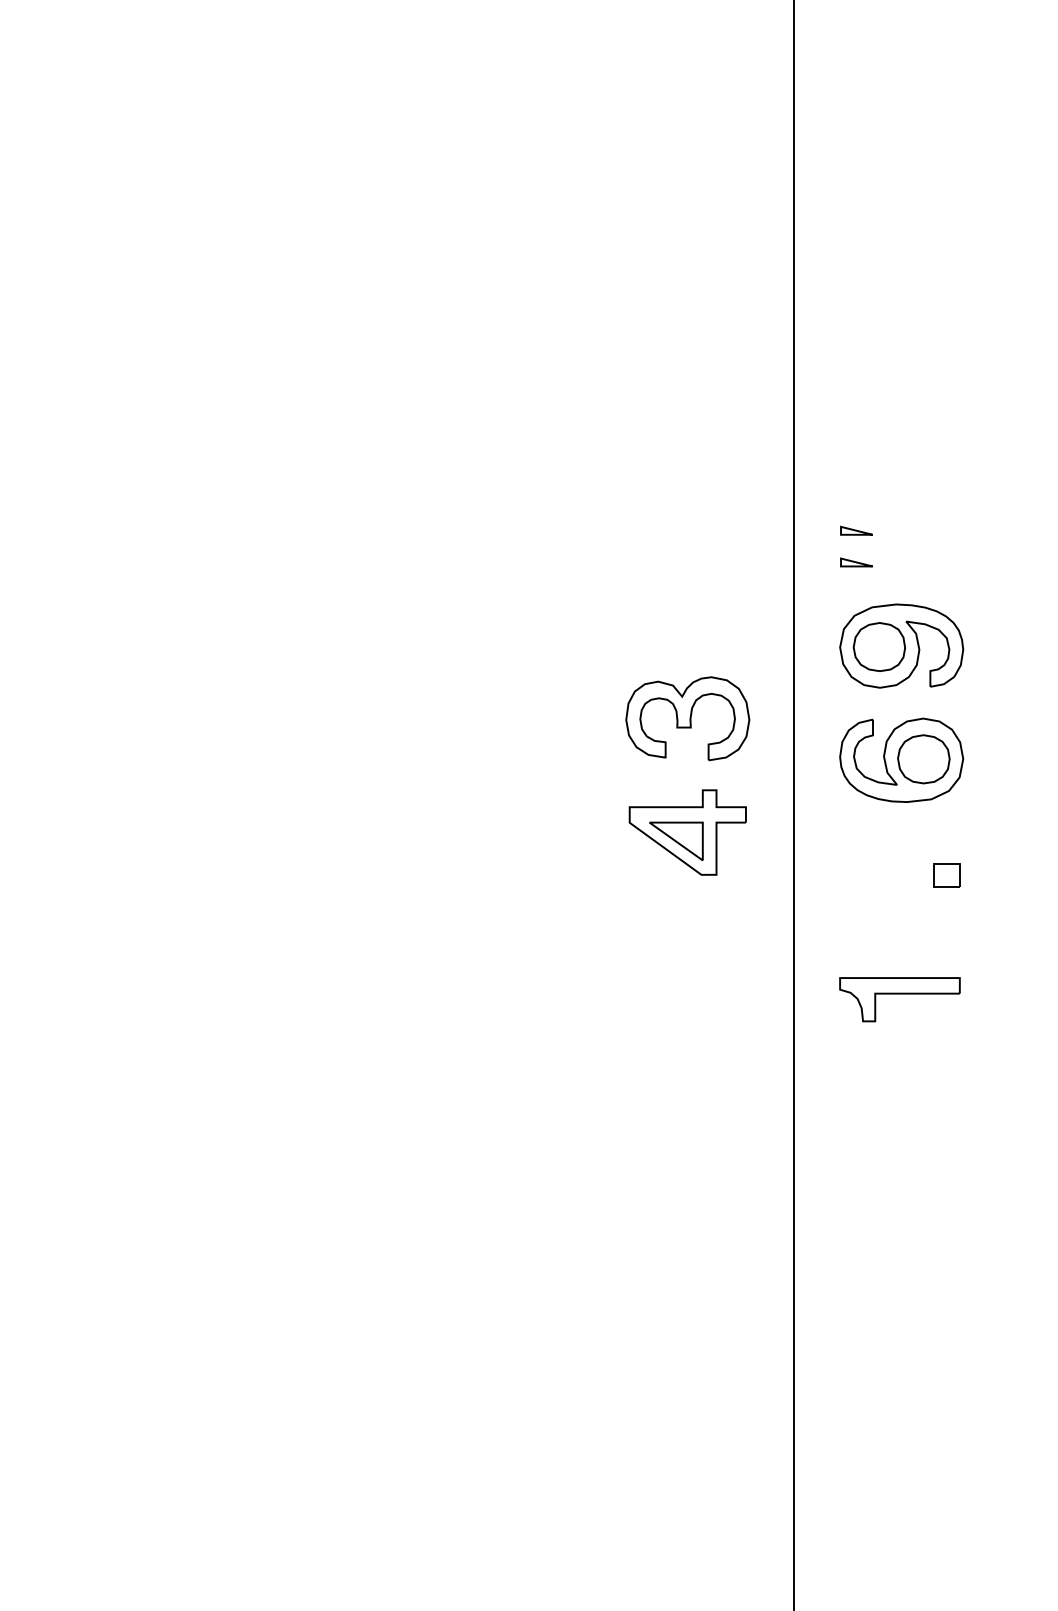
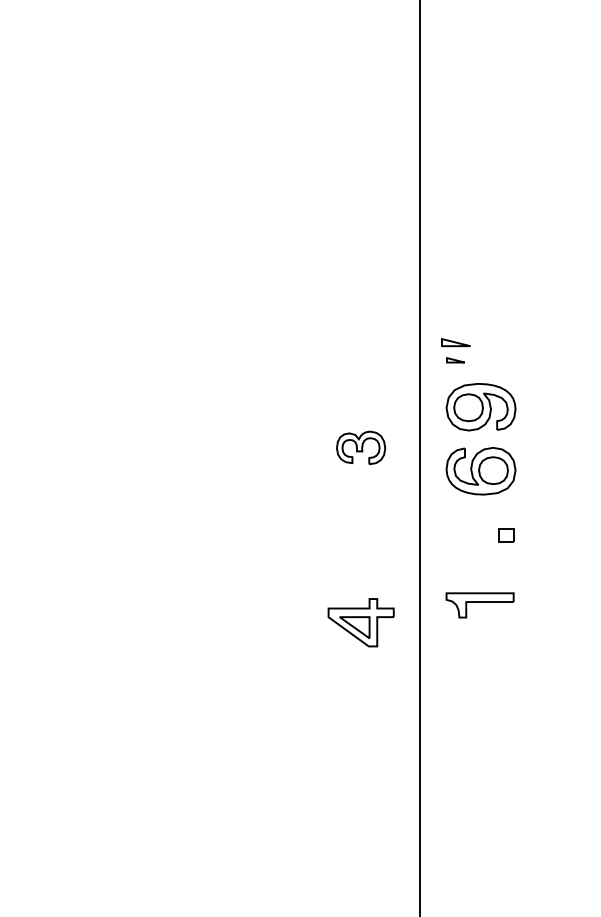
part: (856, 530) -> (455, 342), size x1.6
part: (686, 717) -> (360, 447), size x0.7
part: (686, 832) -> (360, 622), moved

